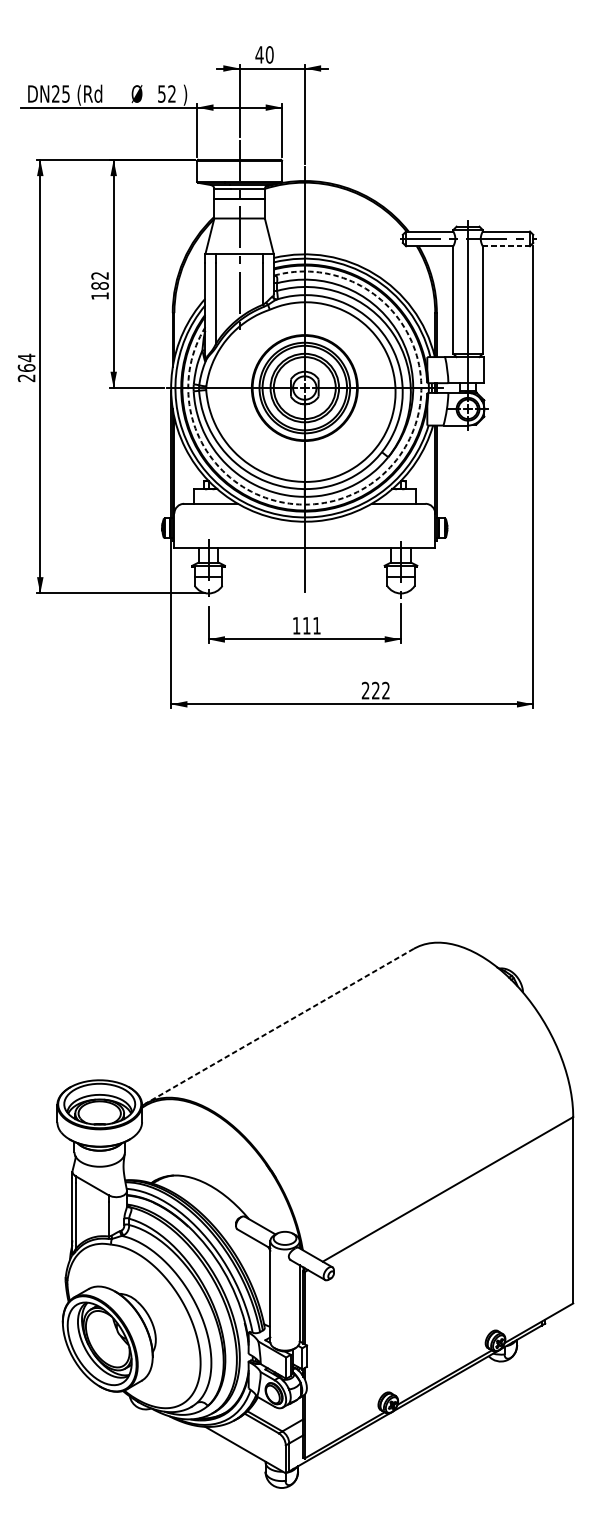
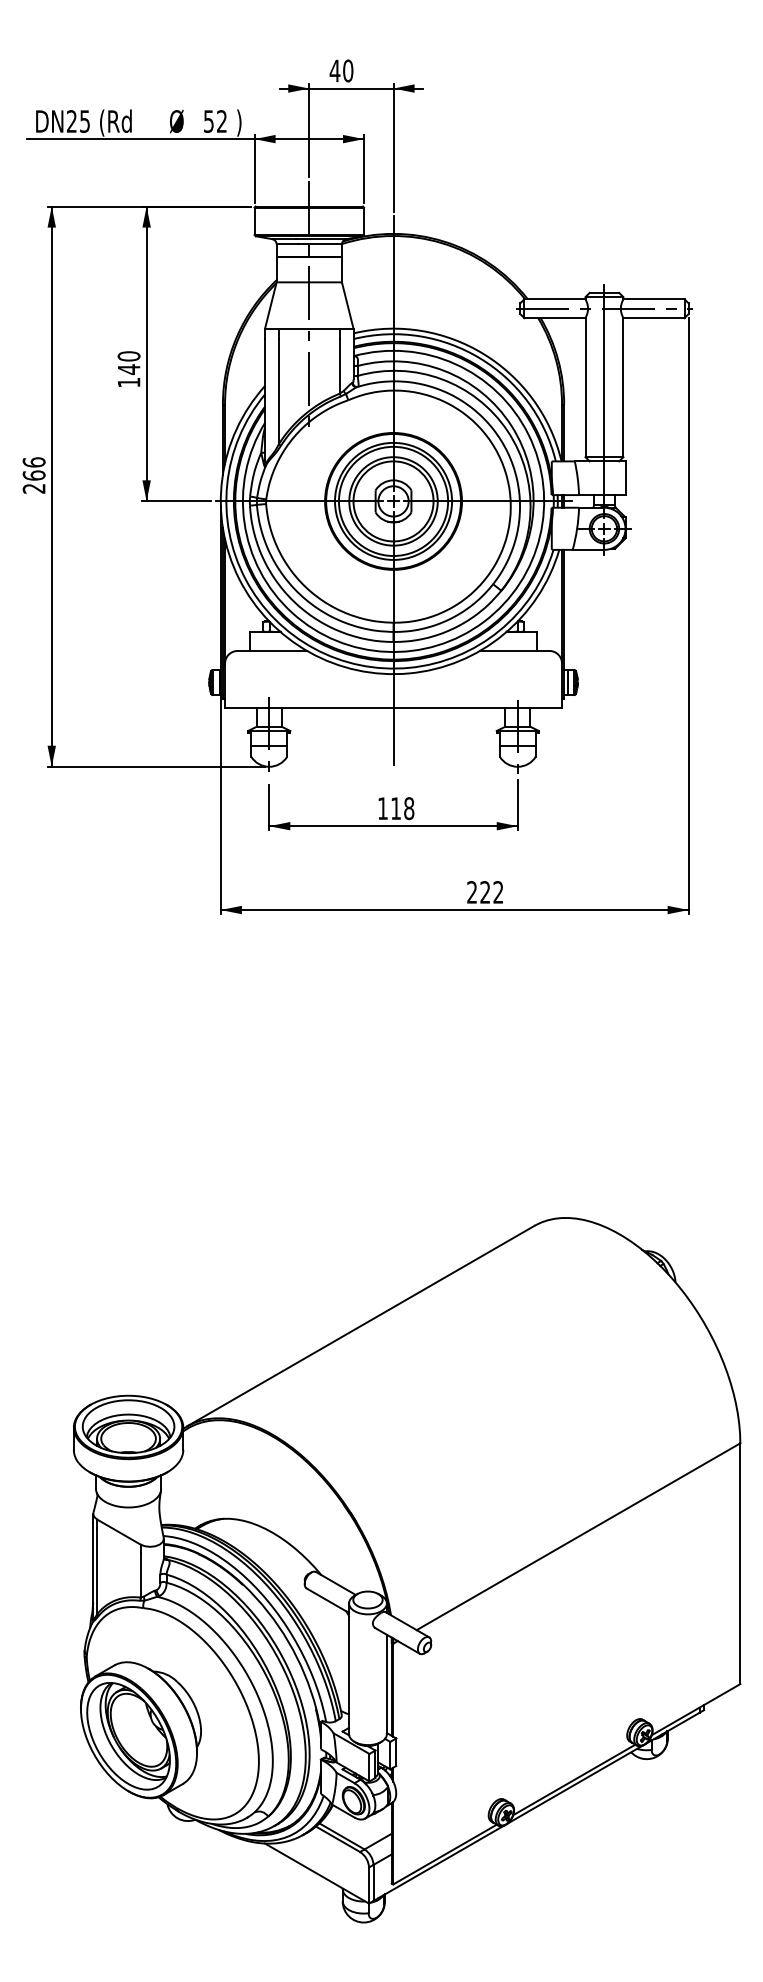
line: (506, 246) -> (653, 318), dashed -> solid
text: (99, 280) -> (128, 362), 182 -> 140
text: (26, 357) -> (33, 462), 264 -> 266
arc: (375, 481) -> (484, 621), dashed -> solid
text: (317, 625) -> (409, 808), 111 -> 118
line: (279, 1026) -> (360, 1326), dashed -> solid

